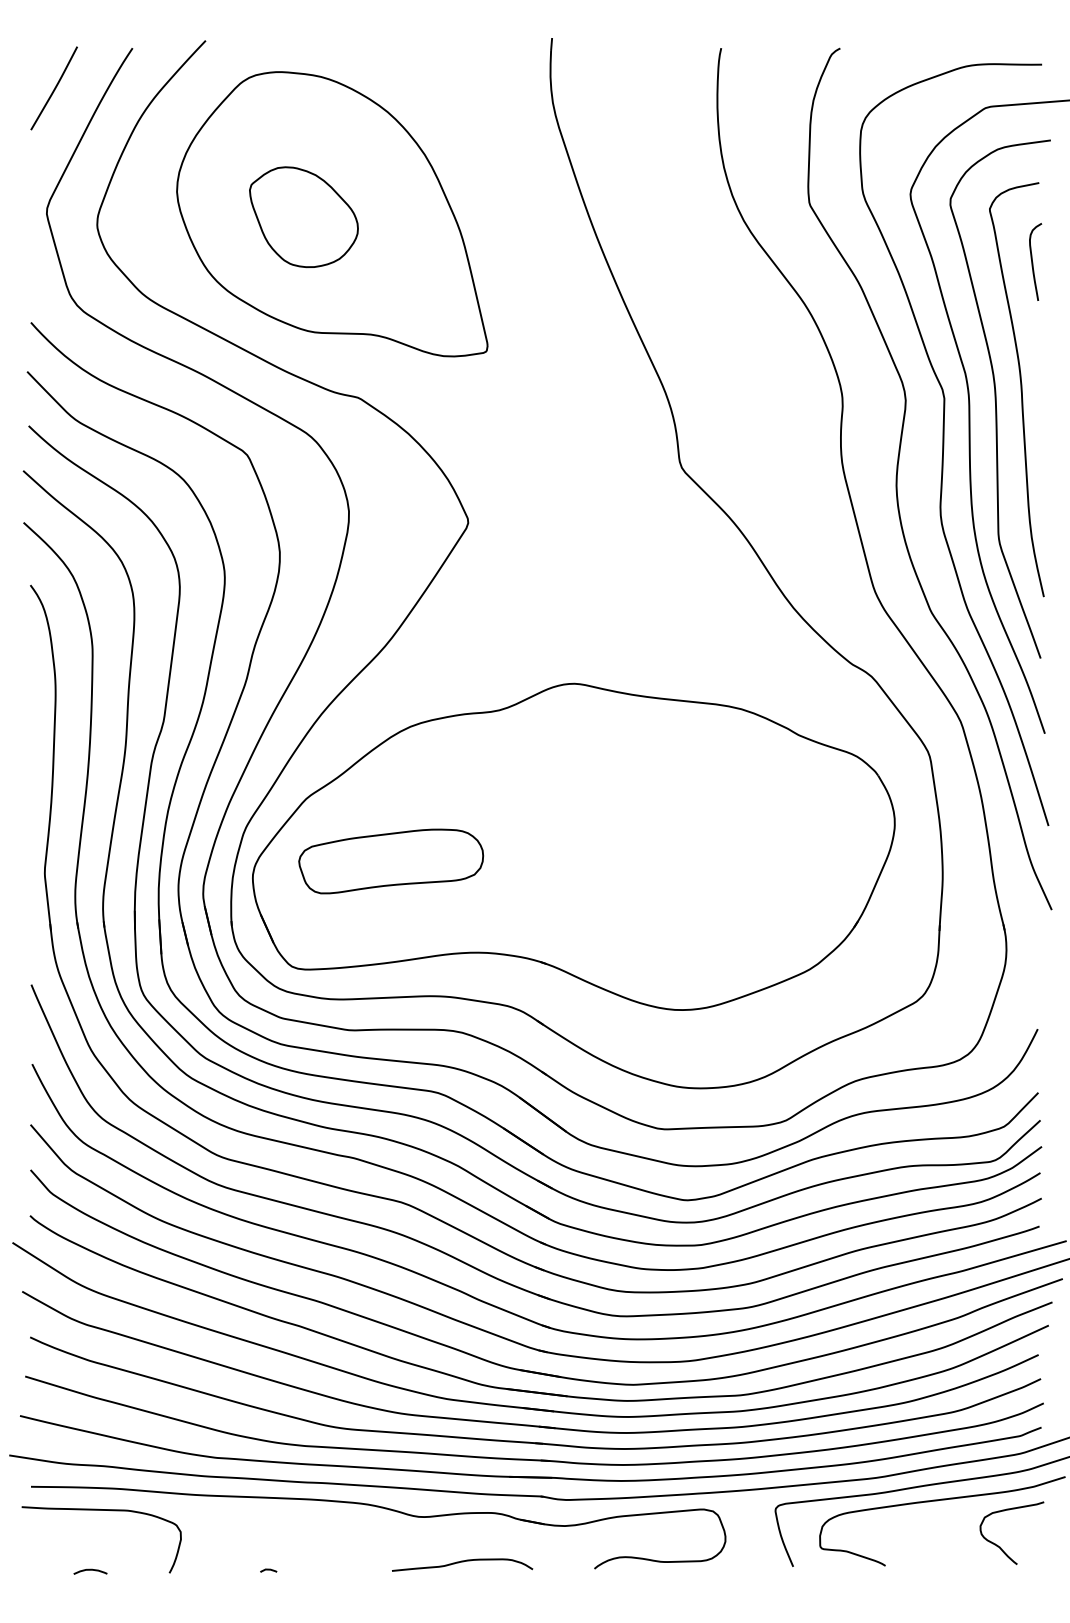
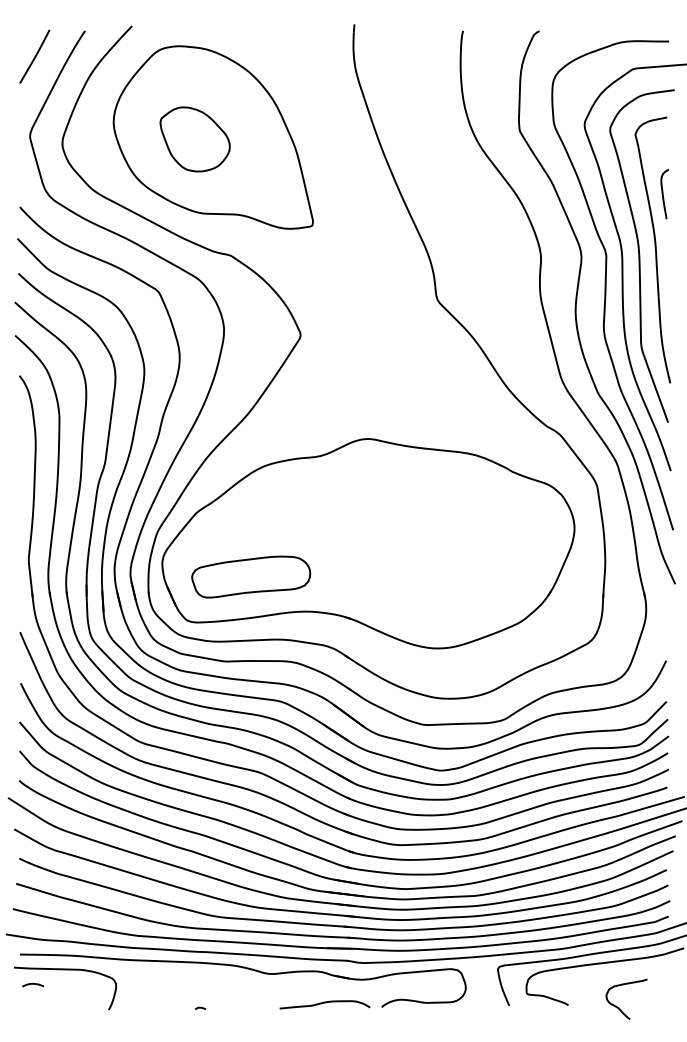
curve: (1033, 262) -> (663, 194), moved
part: (391, 860) -> (251, 576), moved
curve: (1000, 1545) -> (619, 1007), moved
curve: (461, 1562) -> (324, 1003), moved
curve: (268, 1569) -> (200, 1007), moved
curve: (89, 1570) -> (32, 984), moved

